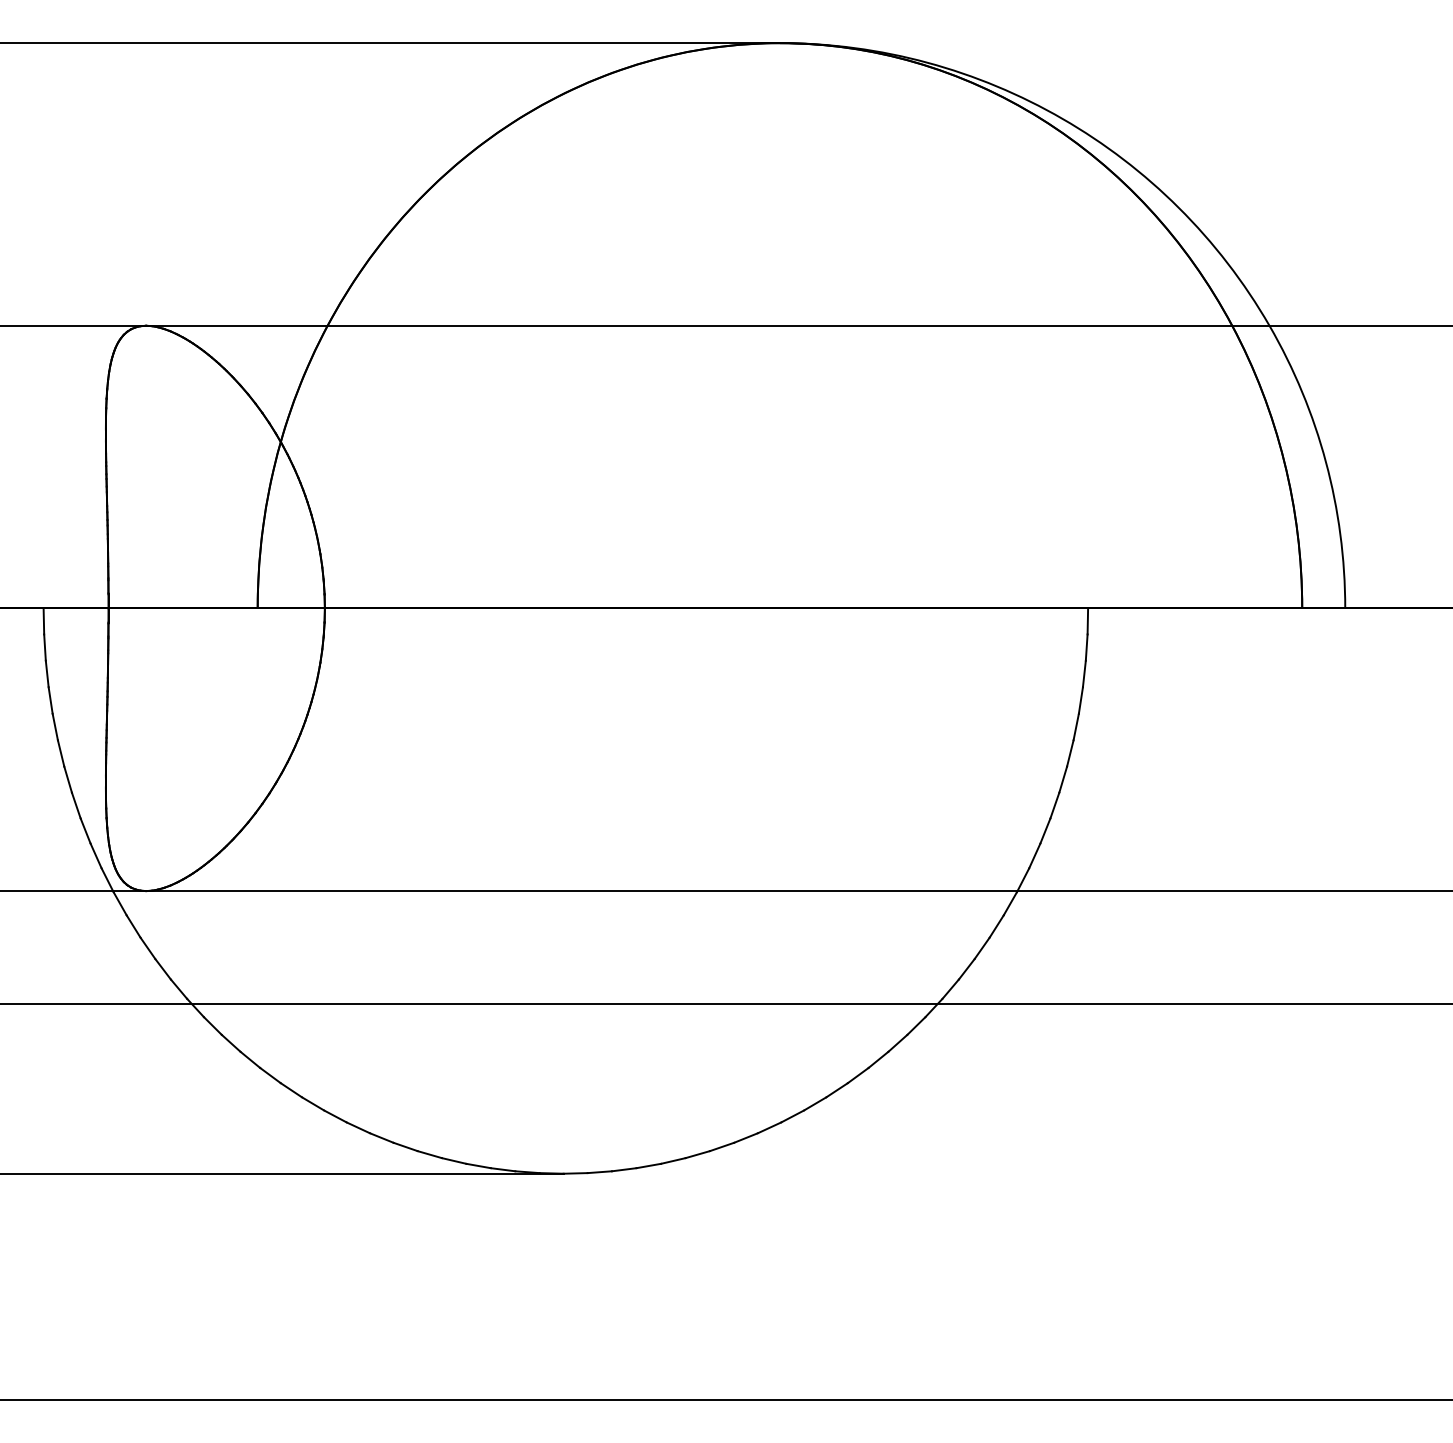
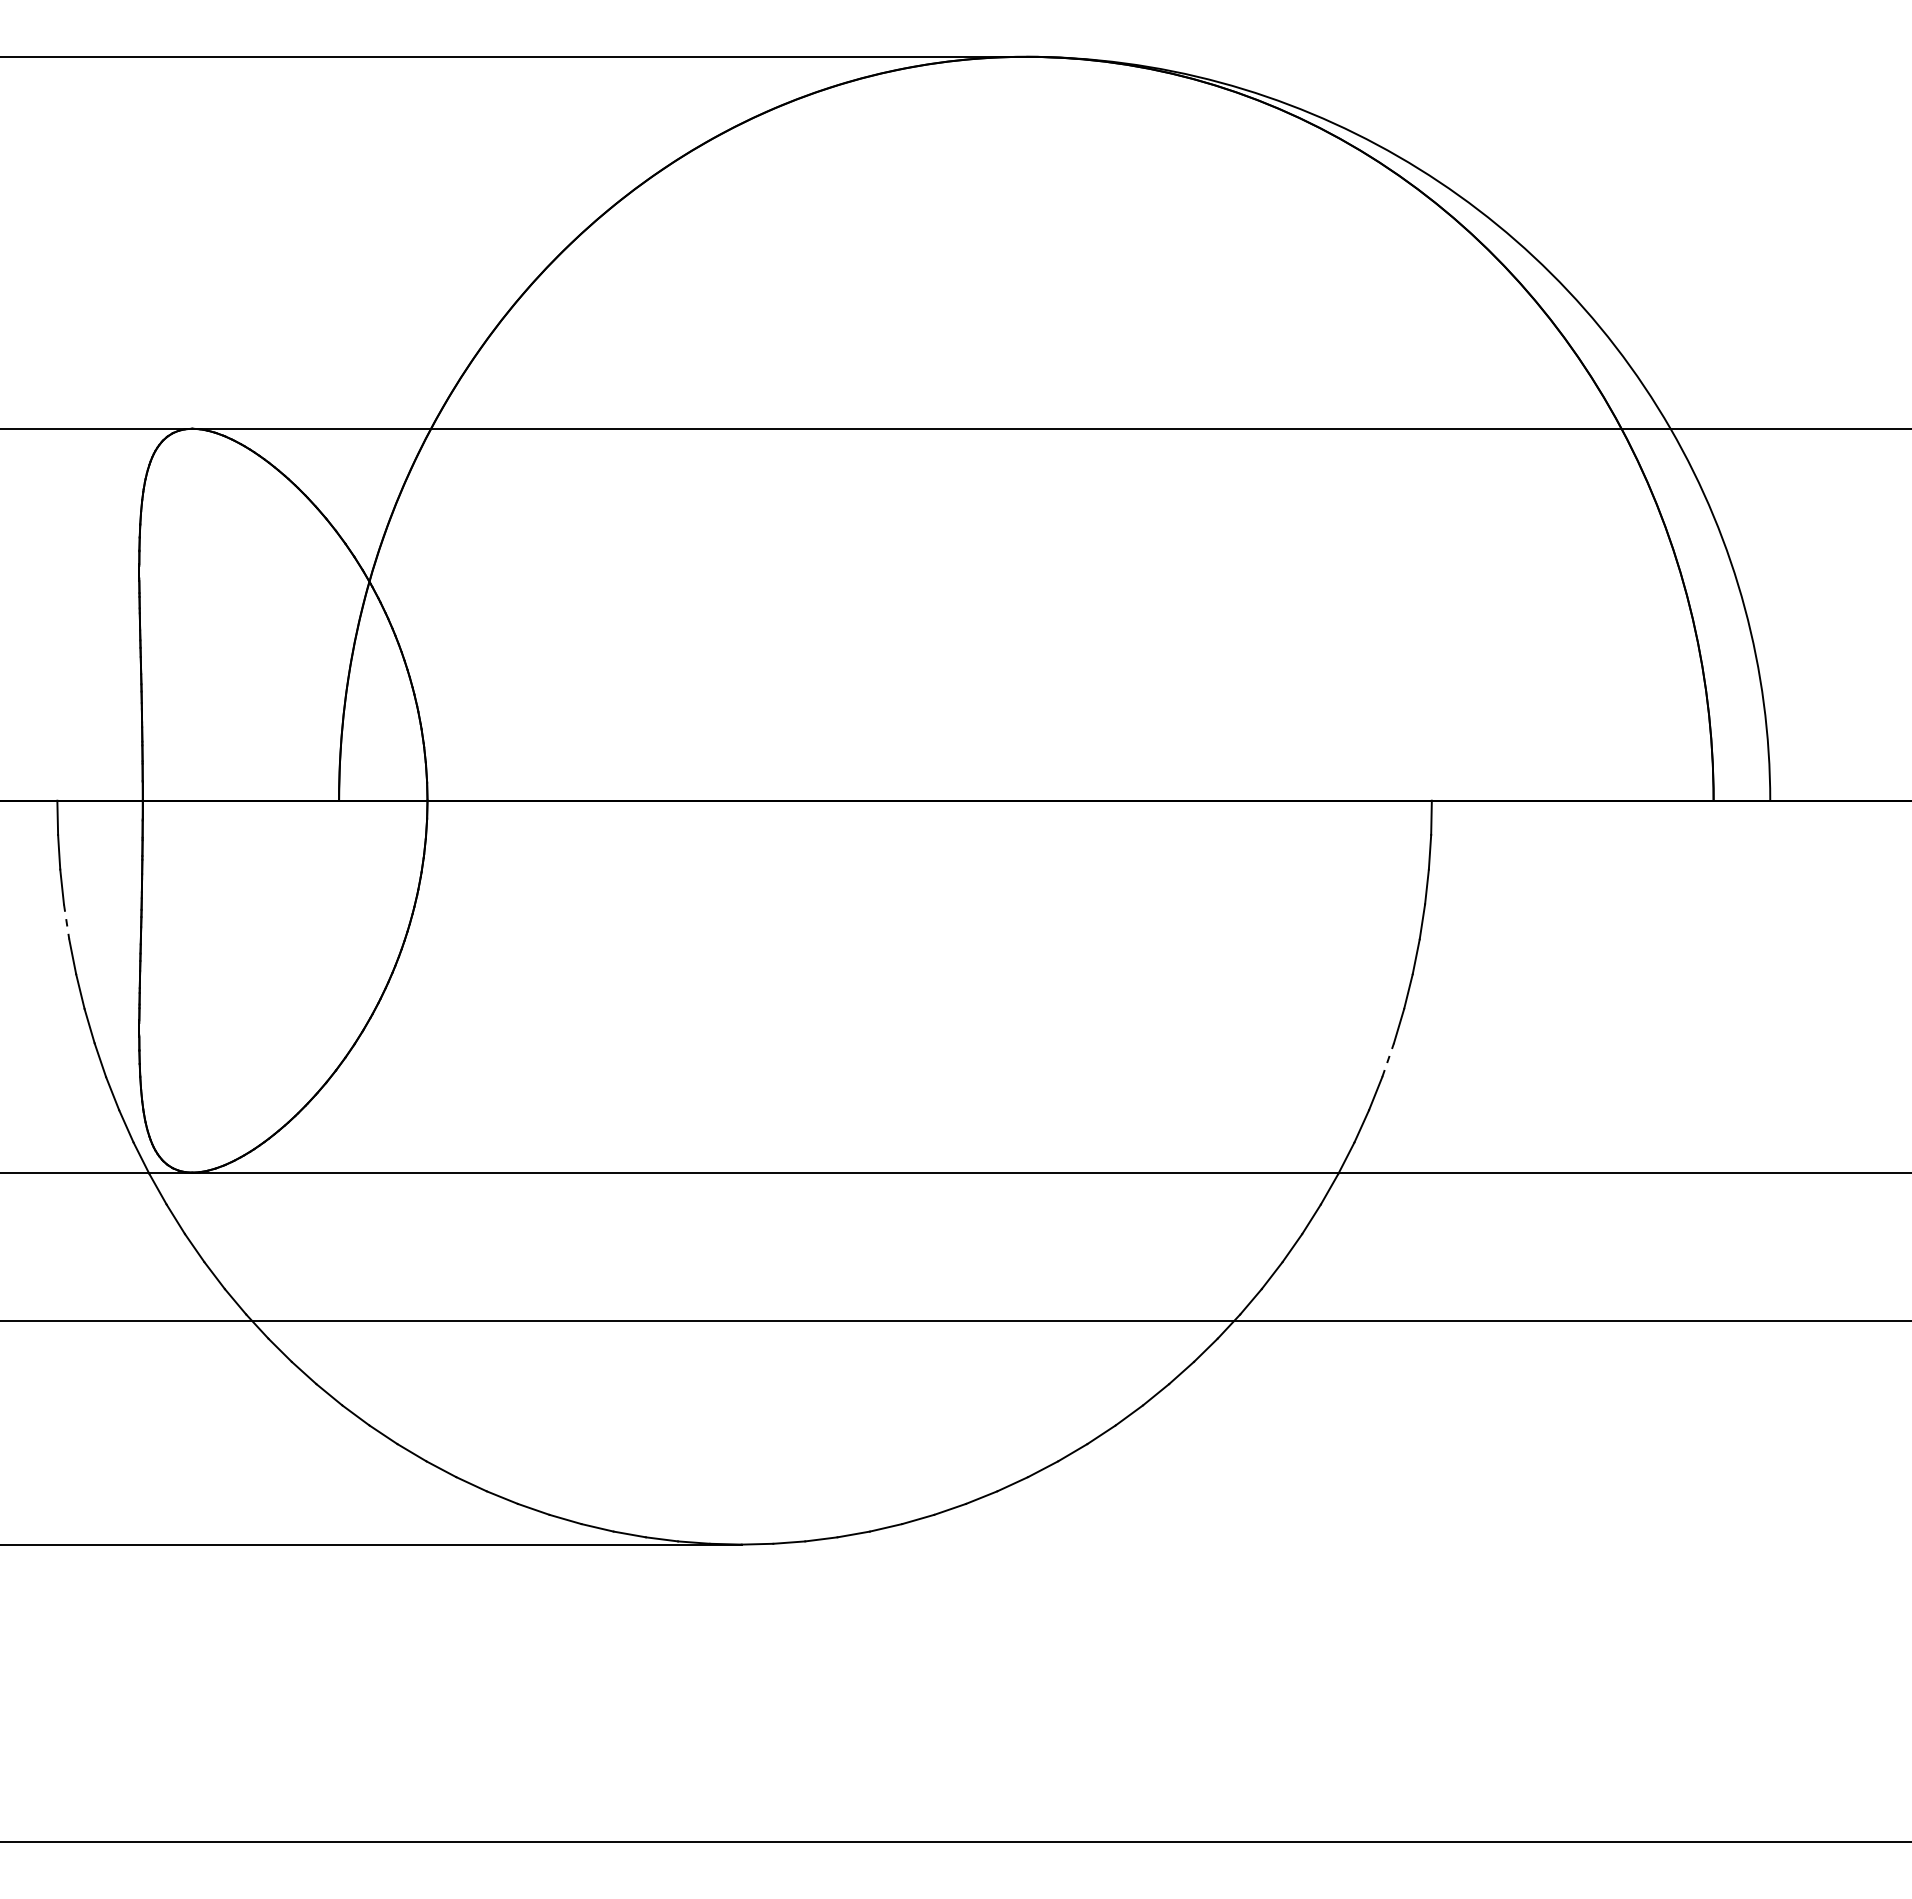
line: (50, 700) -> (66, 921), solid -> dashed
line: (1055, 805) -> (1388, 1060), solid -> dashed

